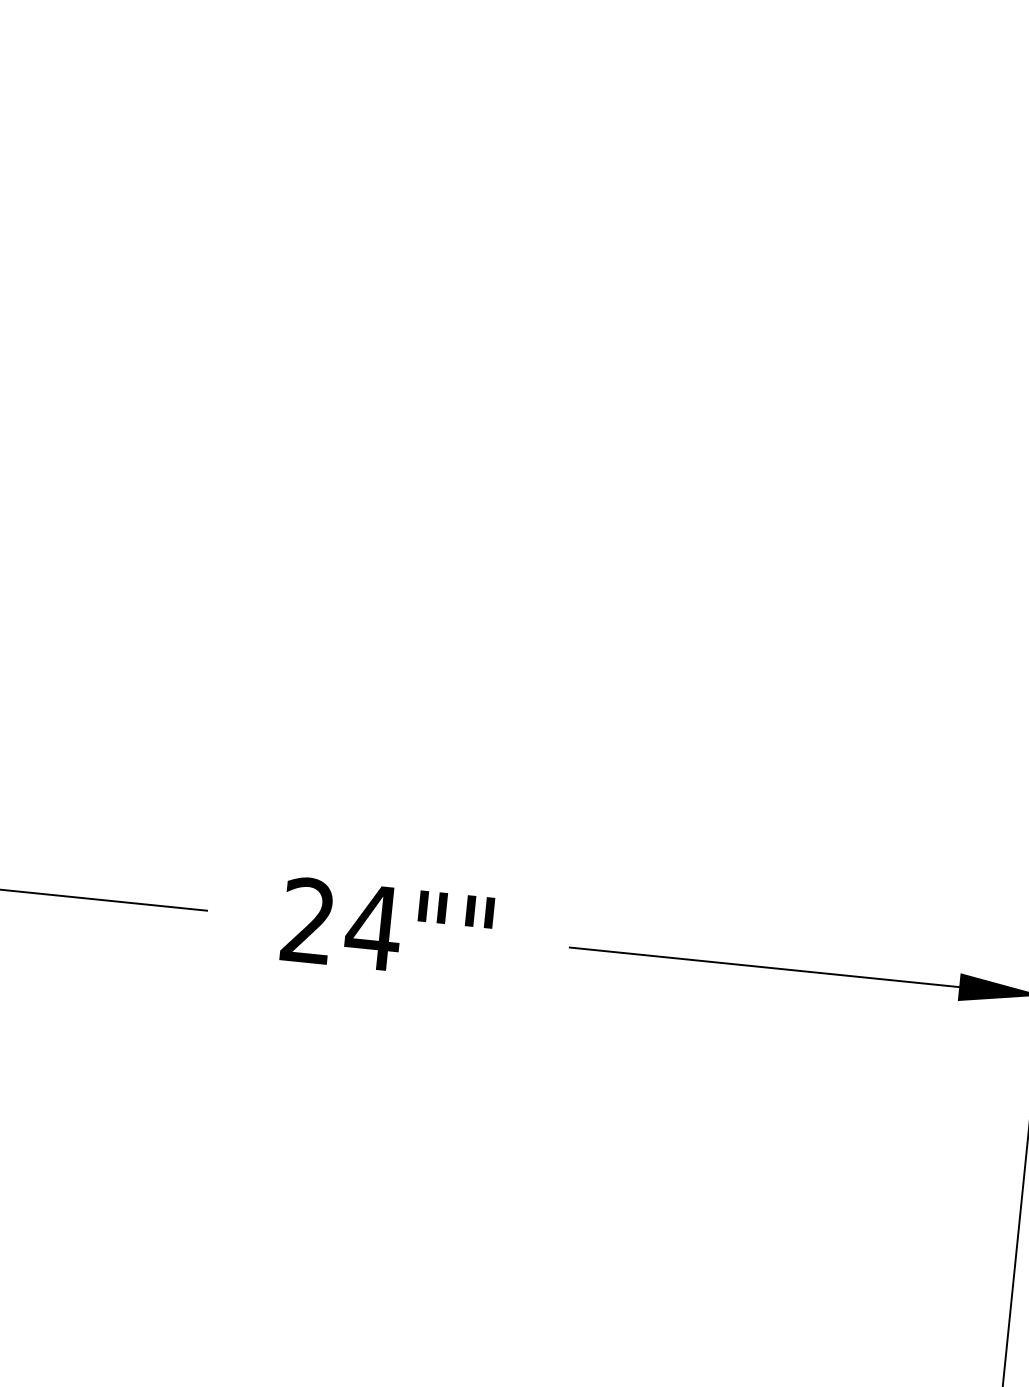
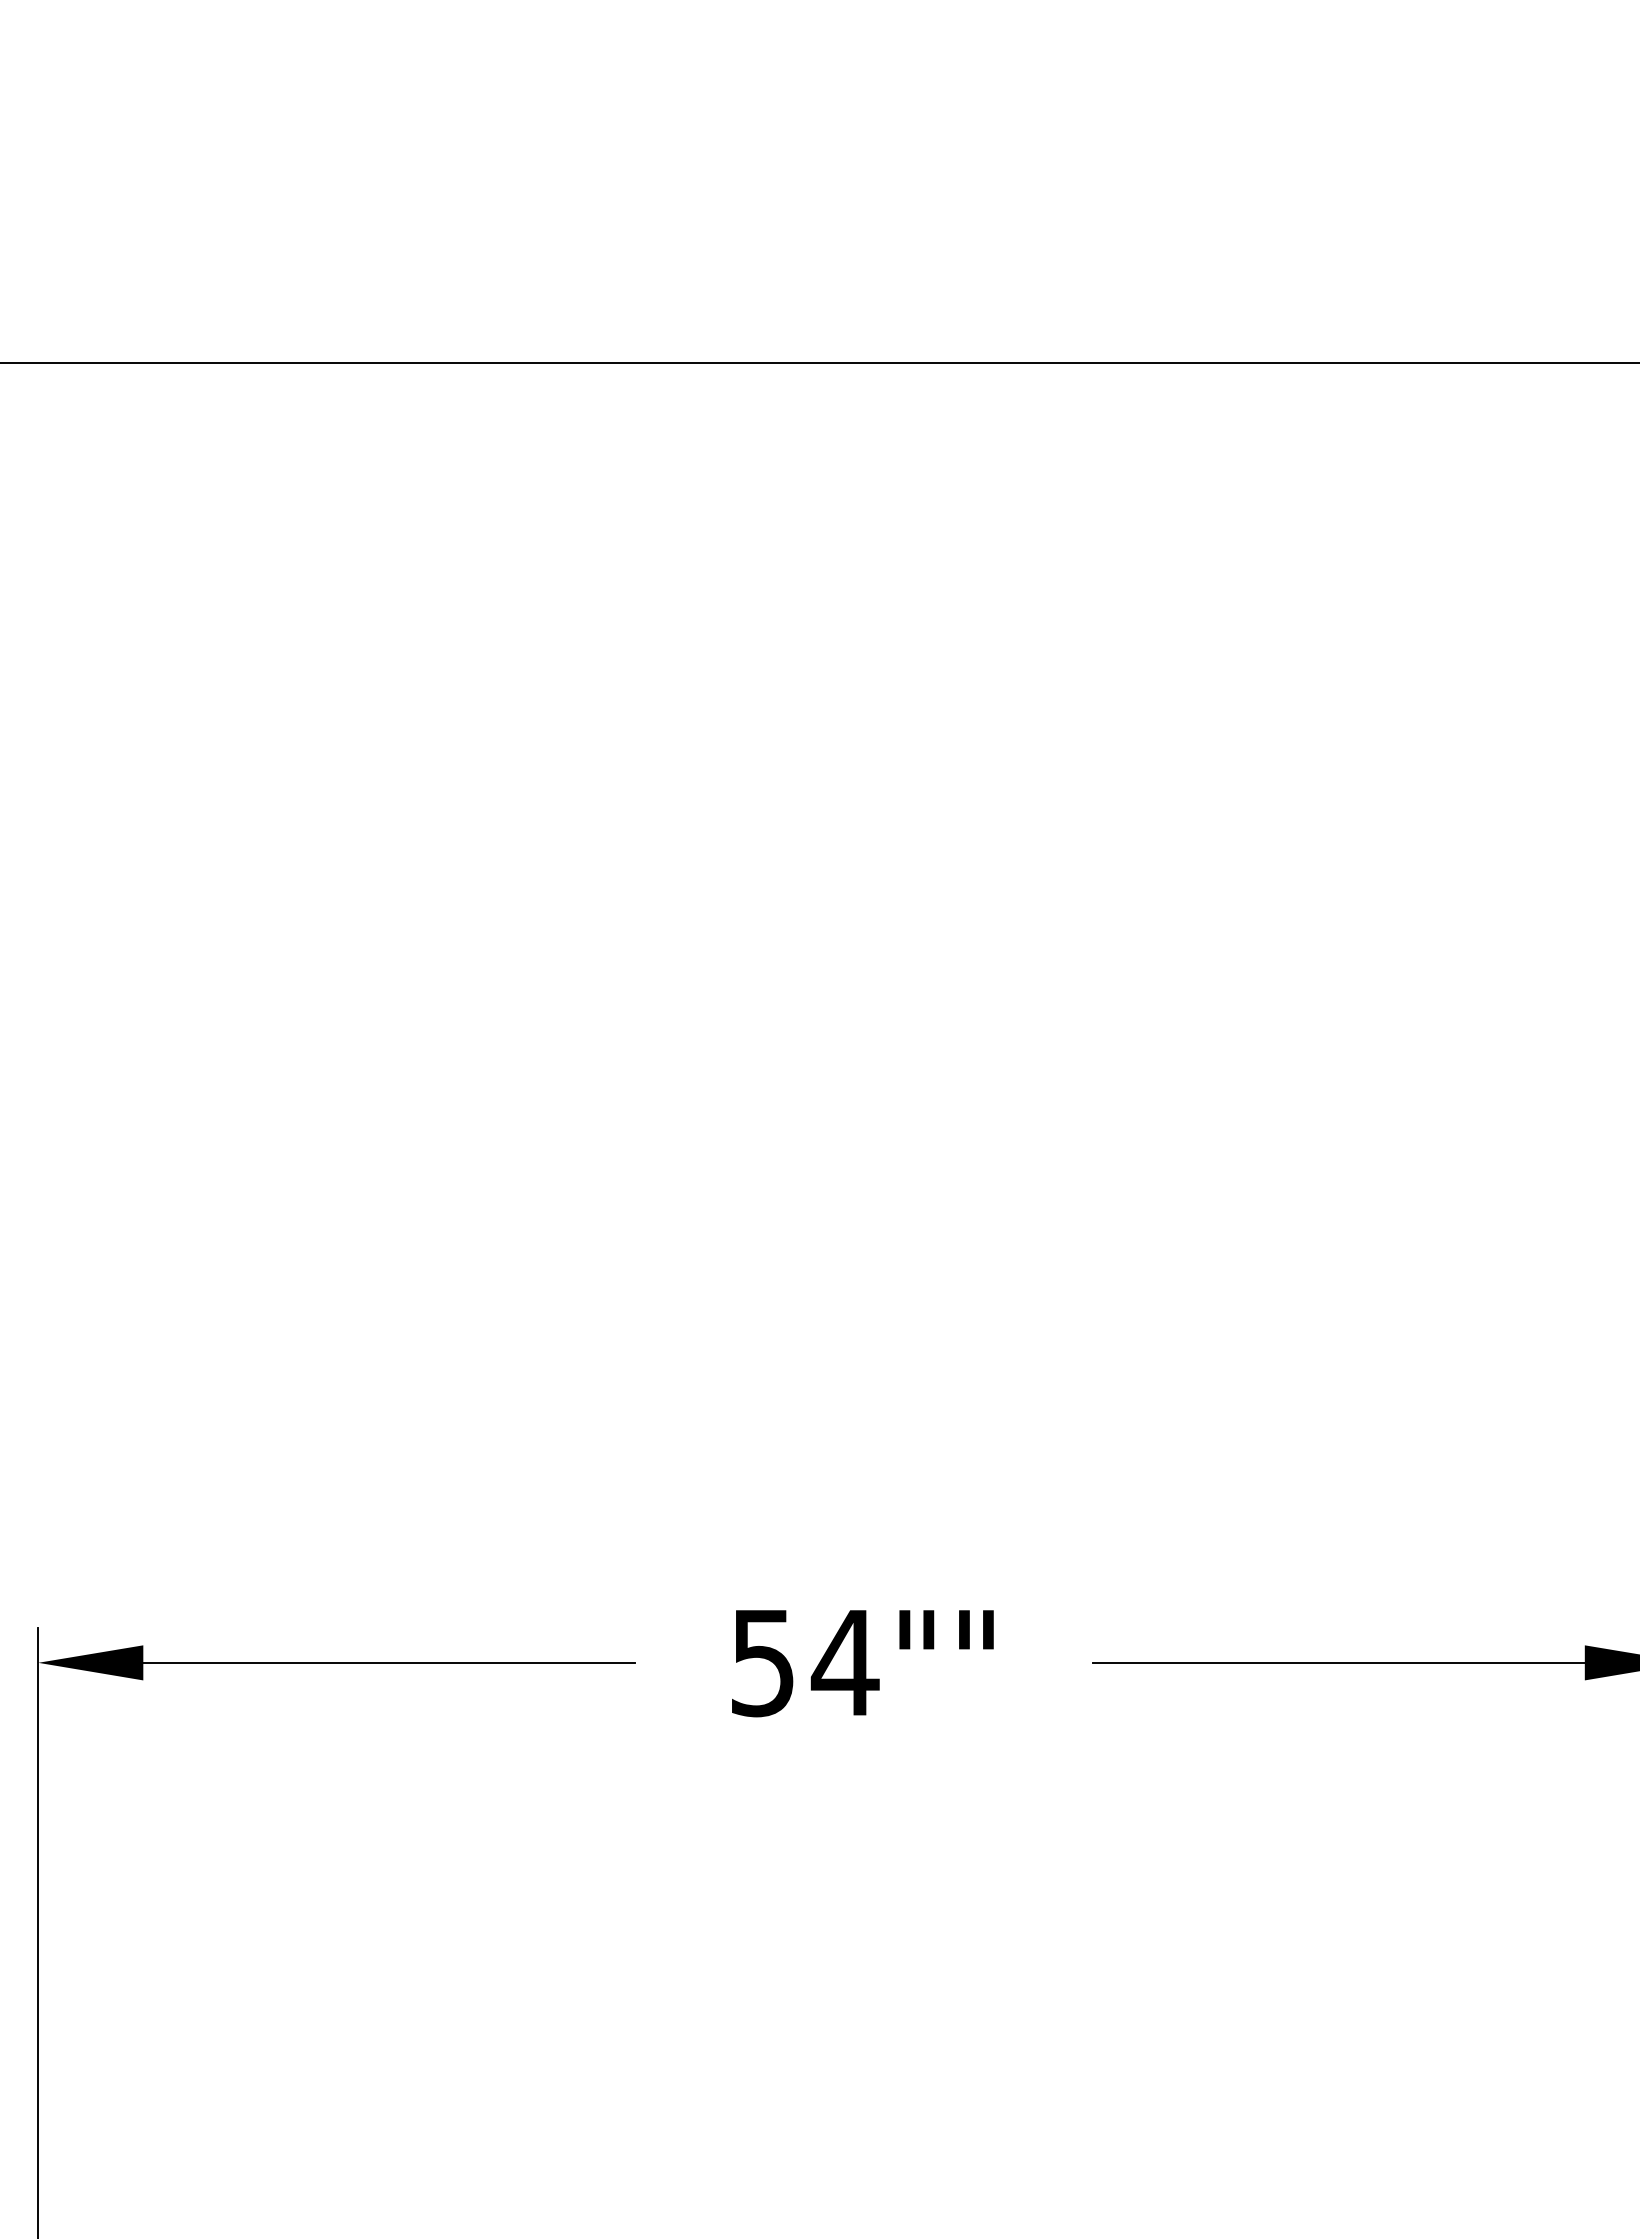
text: (308, 920) -> (762, 1662), 24"" -> 54""

